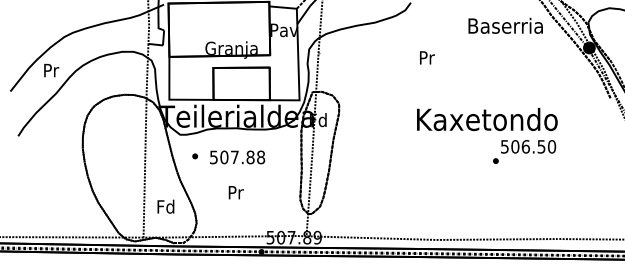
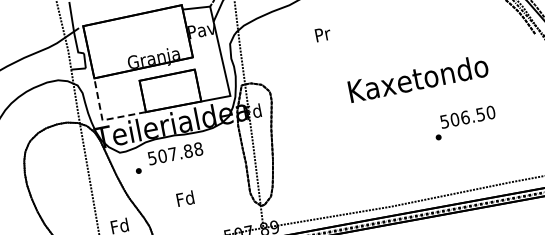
text: (427, 57) -> (323, 34), moved
line: (169, 99) -> (102, 120), solid -> dashed
text: (524, 151) -> (464, 122), moved
text: (237, 157) -> (175, 153), moved
text: (235, 192) -> (185, 198), Pr -> Fd

